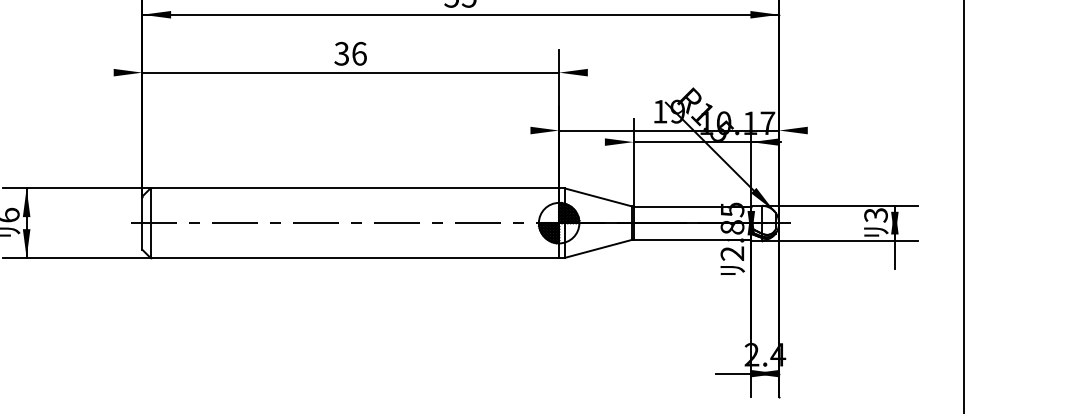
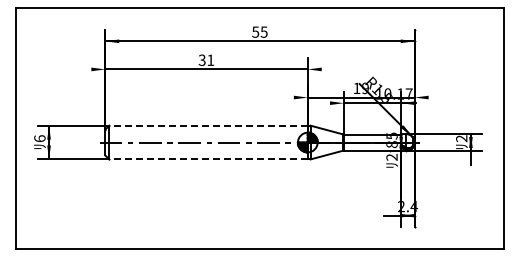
text: (358, 52) -> (210, 59), 36 -> 31
line: (354, 188) -> (208, 125), solid -> dashed
text: (877, 214) -> (462, 138), 3 -> 2
line: (354, 258) -> (208, 159), solid -> dashed

